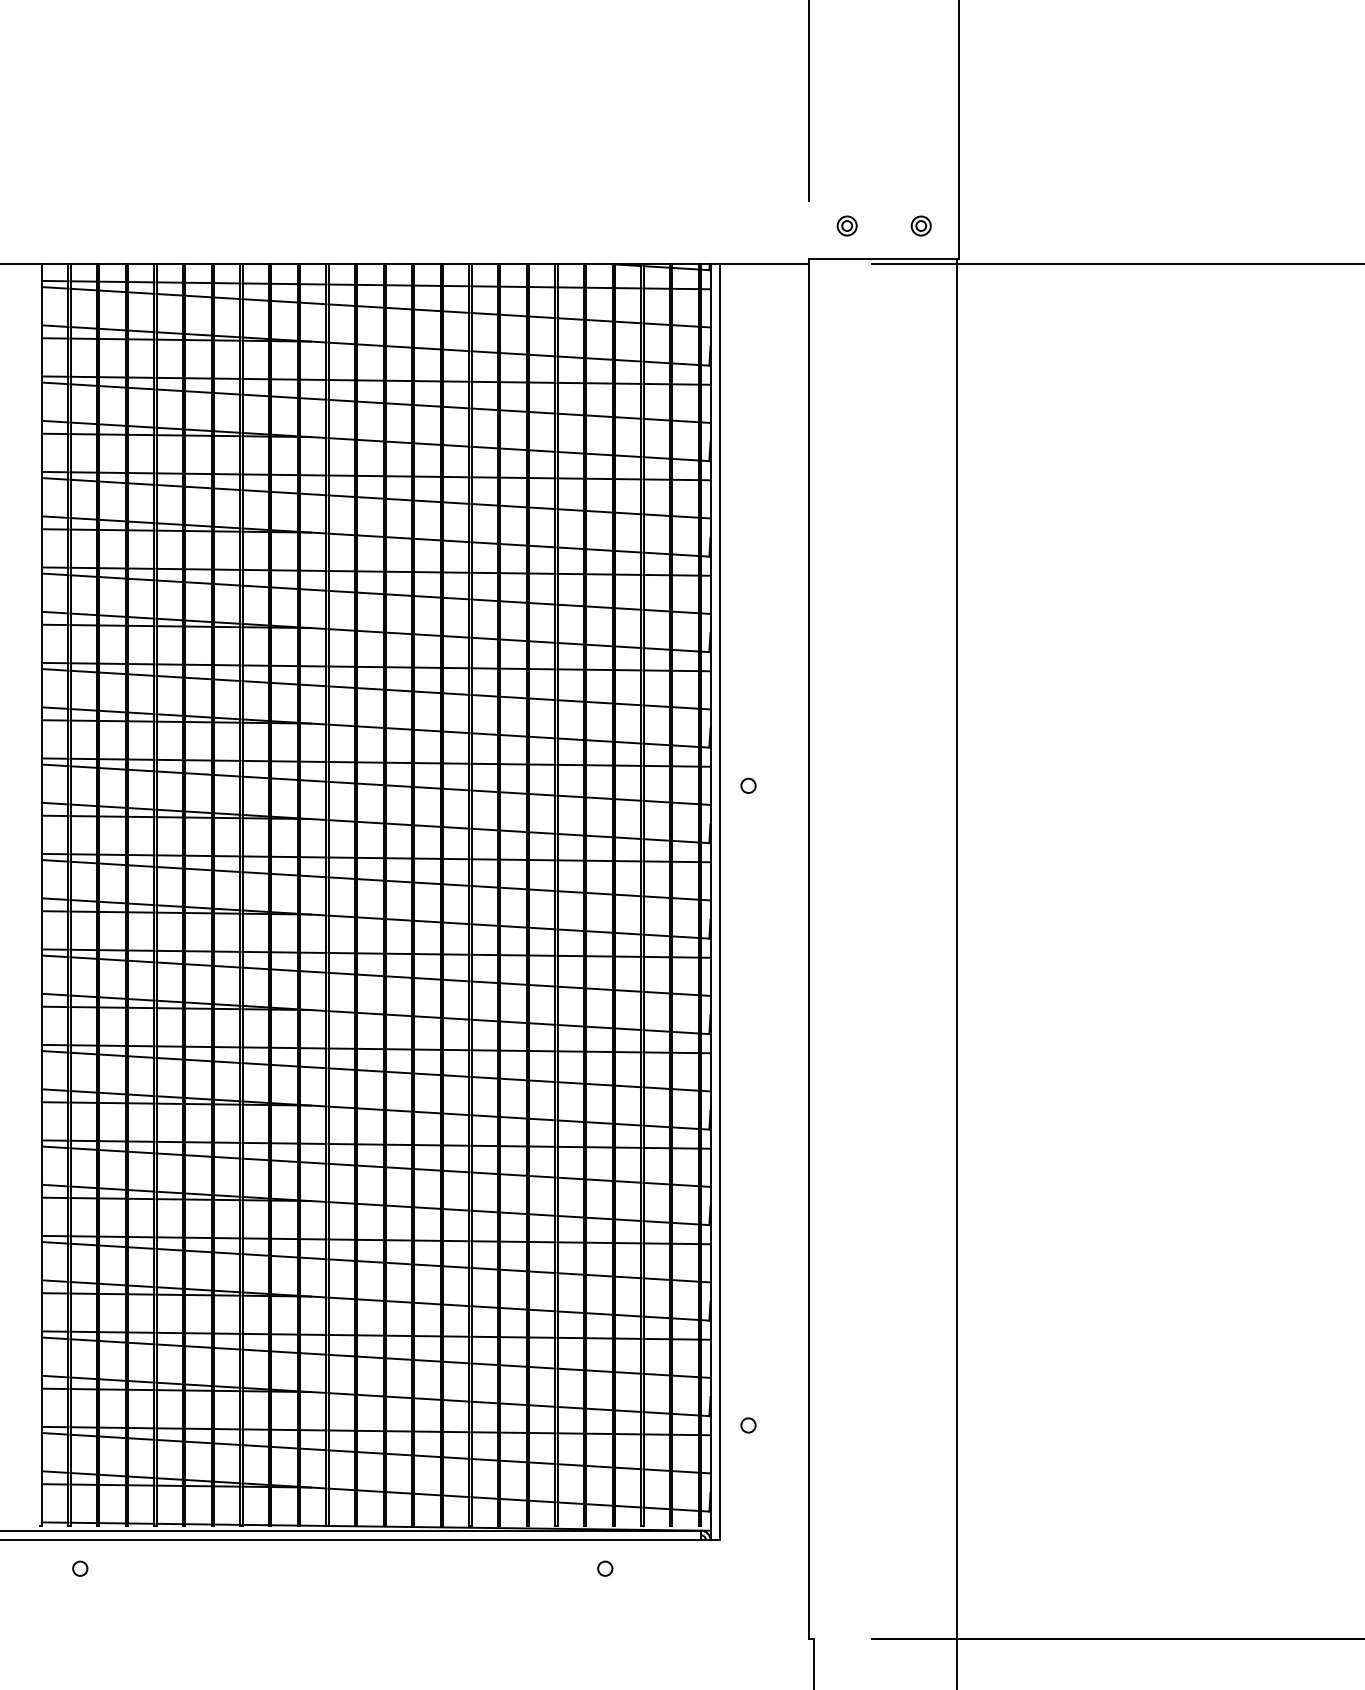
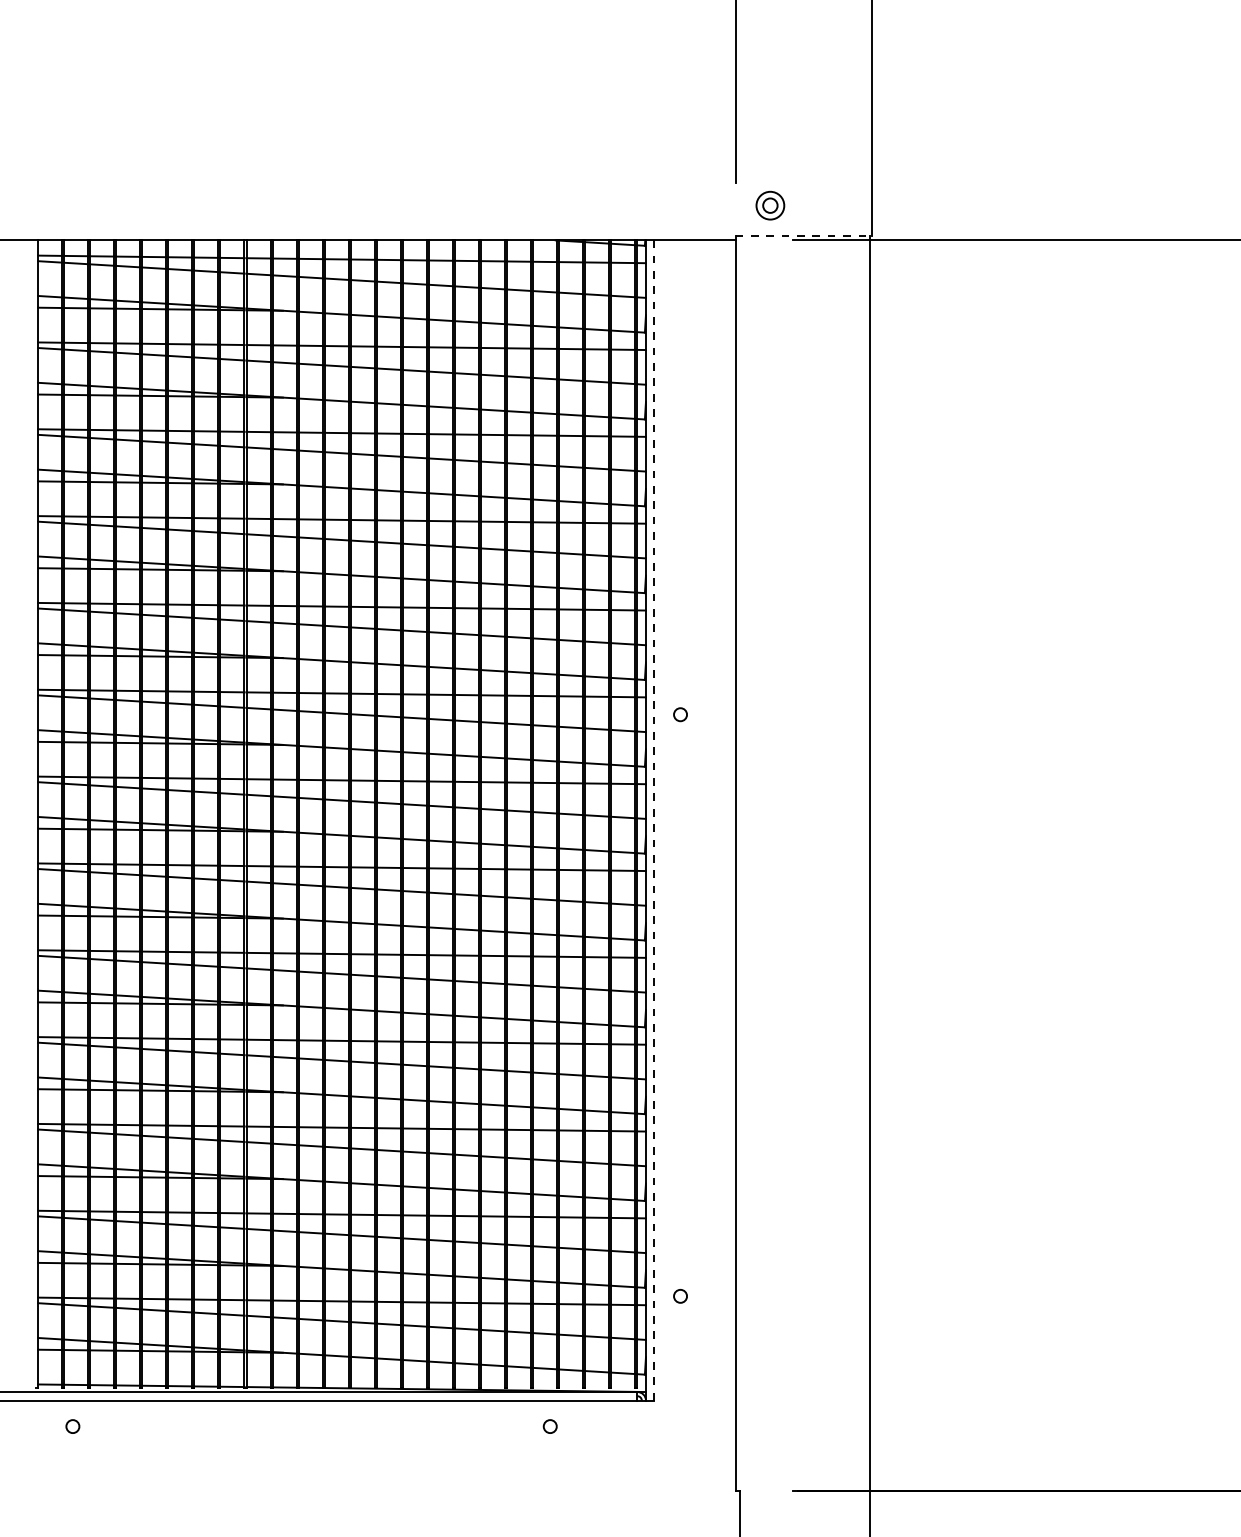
part: (846, 225) -> (769, 205), size x1.6
part: (920, 225) -> (836, 205), removed
line: (884, 259) -> (804, 236), solid -> dashed
line: (719, 902) -> (654, 820), solid -> dashed

